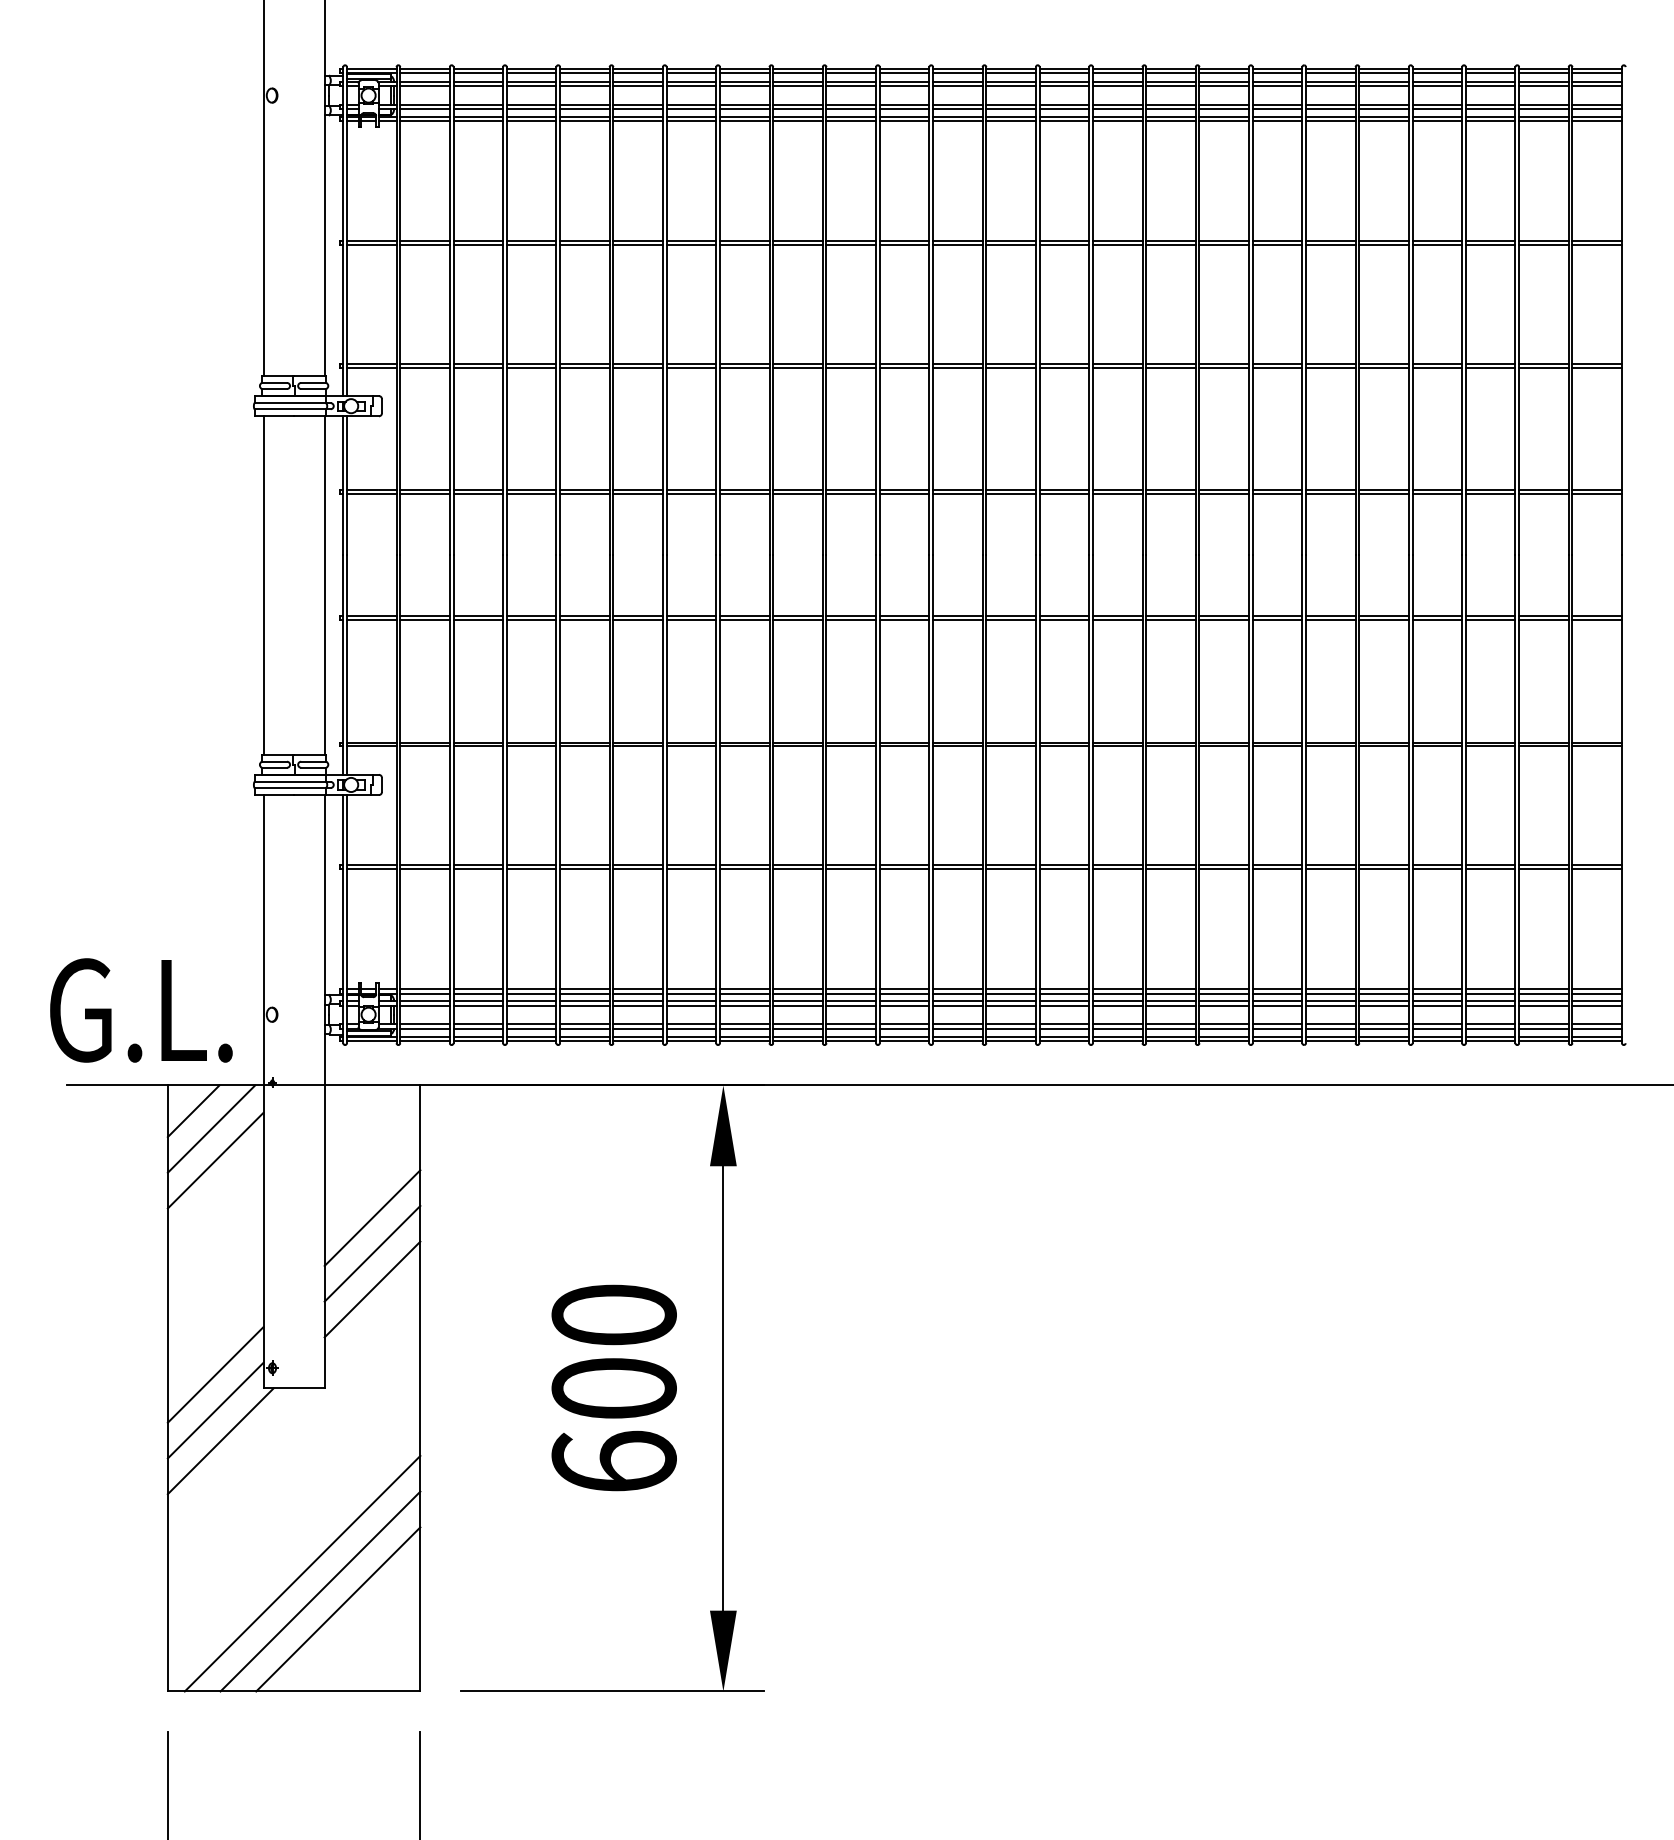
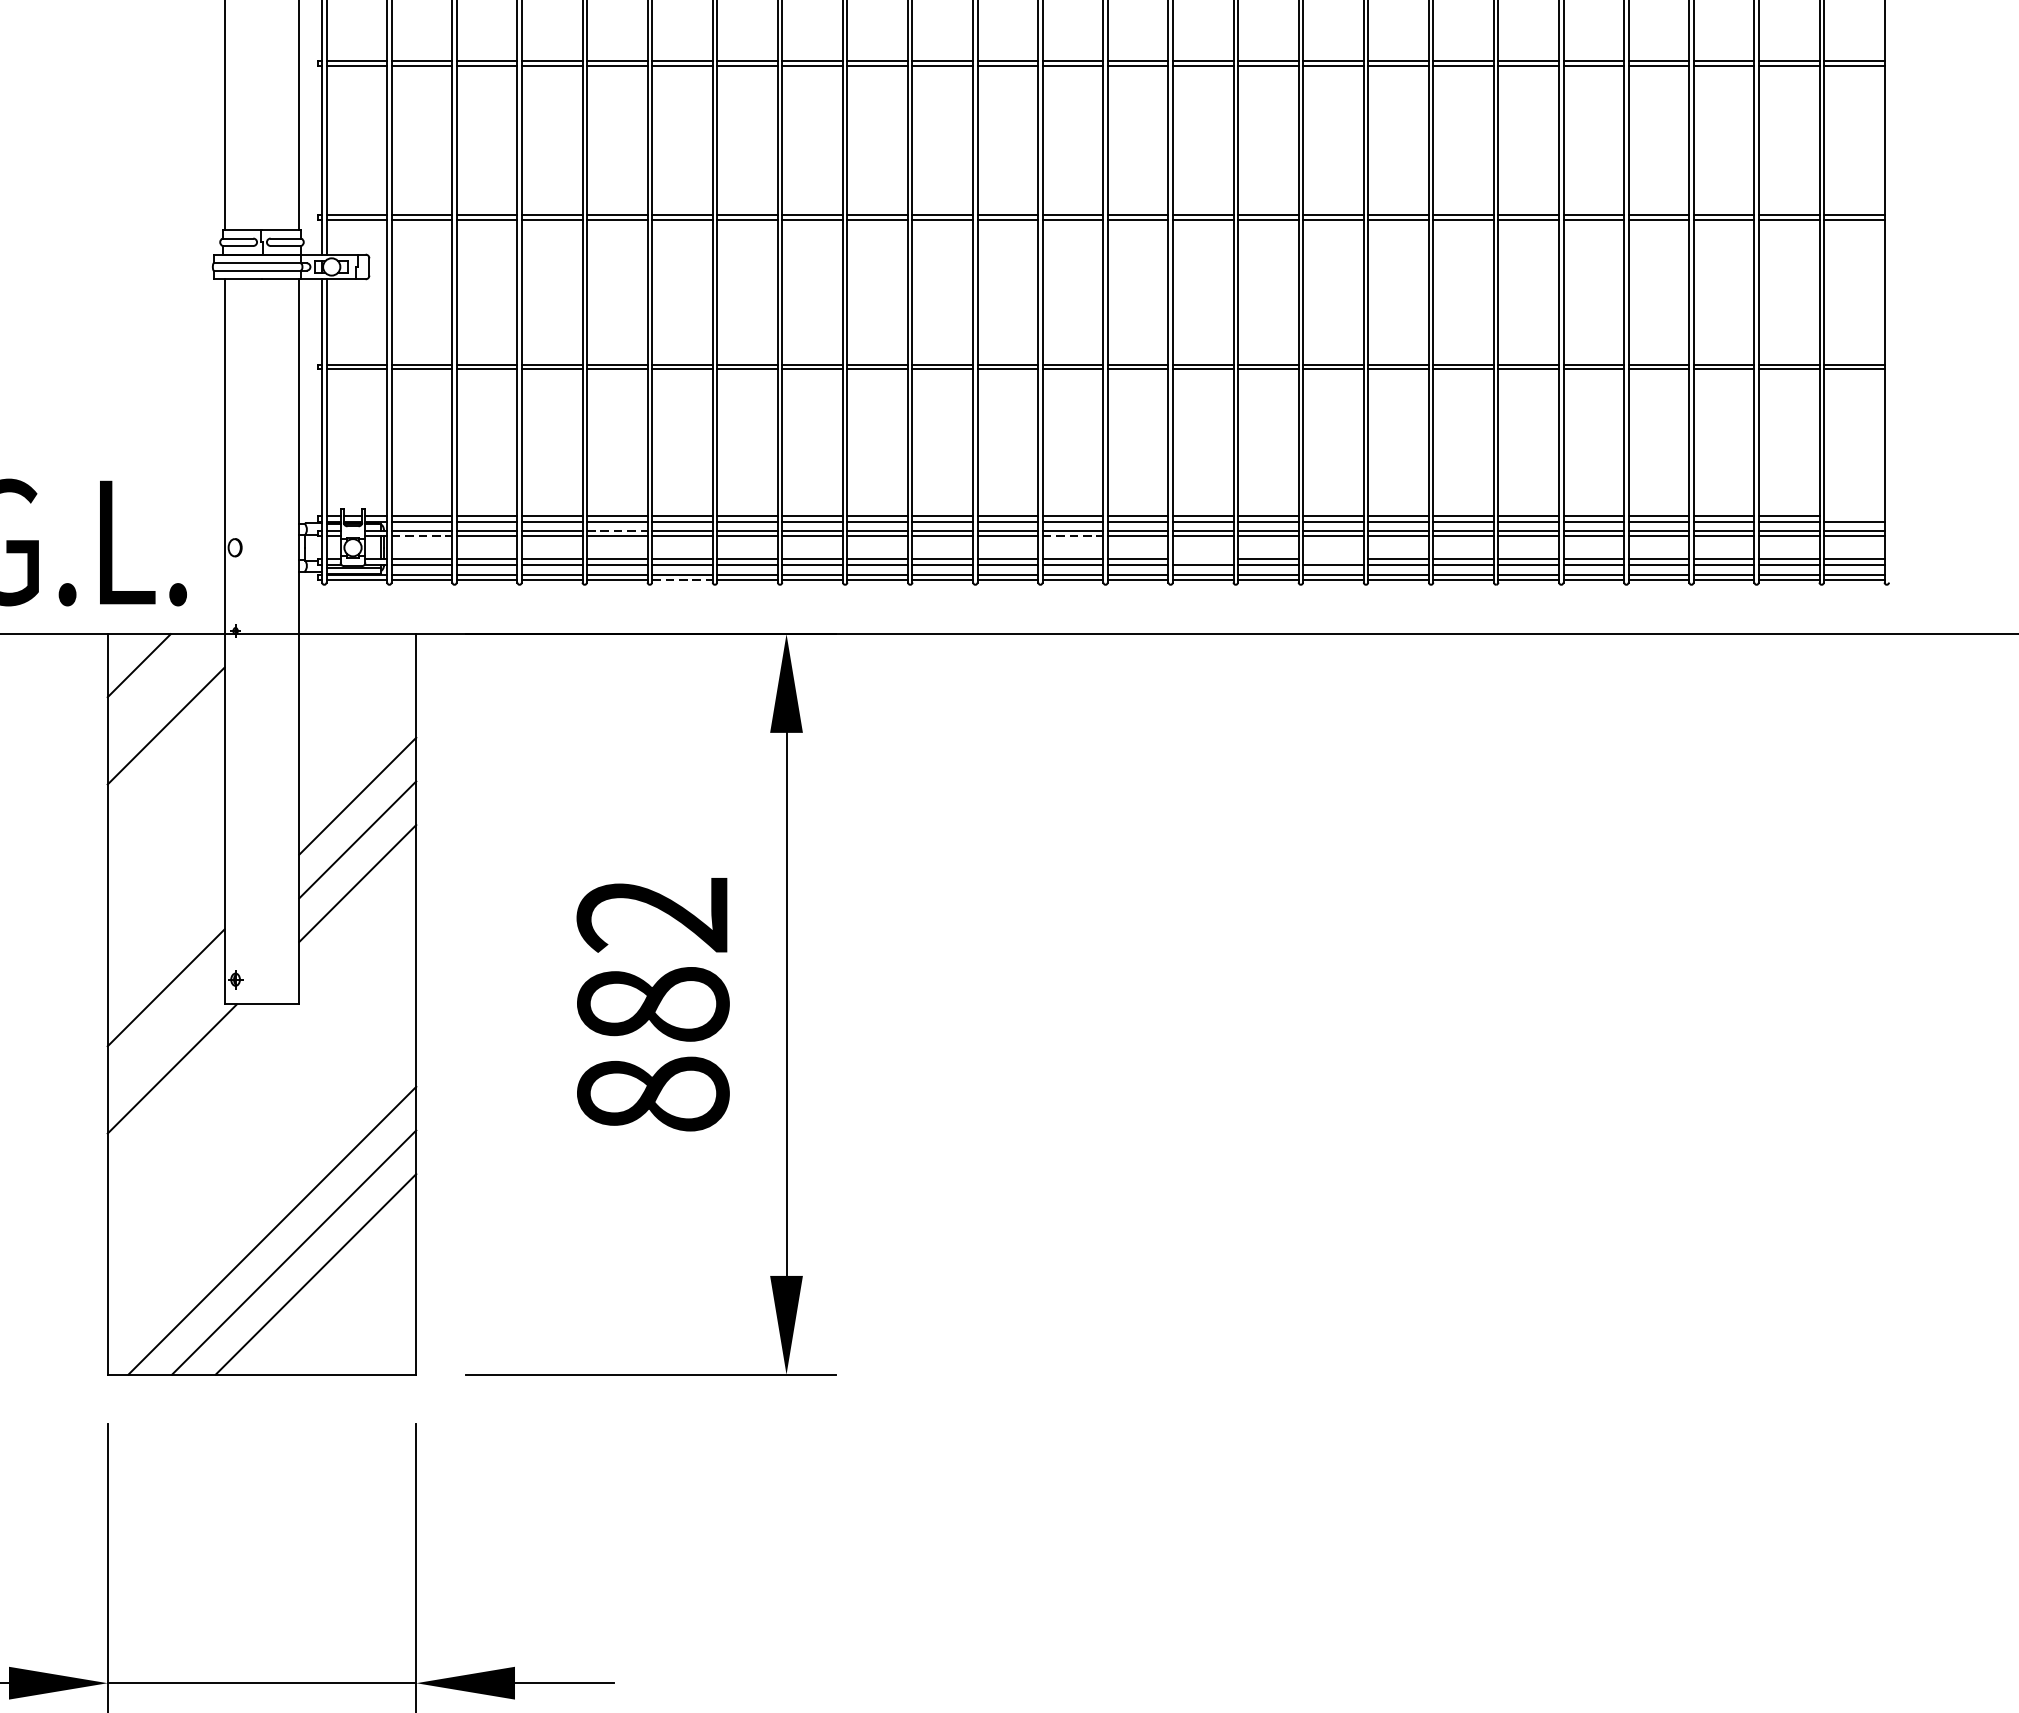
line: (1597, 989) -> (1854, 516), removed
line: (584, 1000) -> (616, 530), solid -> dashed
line: (425, 1005) -> (422, 536), solid -> dashed
line: (957, 1005) -> (1072, 536), solid -> dashed
line: (1064, 1023) -> (1203, 558), removed
line: (1170, 1023) -> (1332, 558), removed
line: (638, 1041) -> (682, 580), solid -> dashed
line: (211, 1128) -> (161, 686), removed
text: (613, 1388) -> (652, 1004), 600 -> 882
line: (215, 1410) -> (165, 1031), removed

